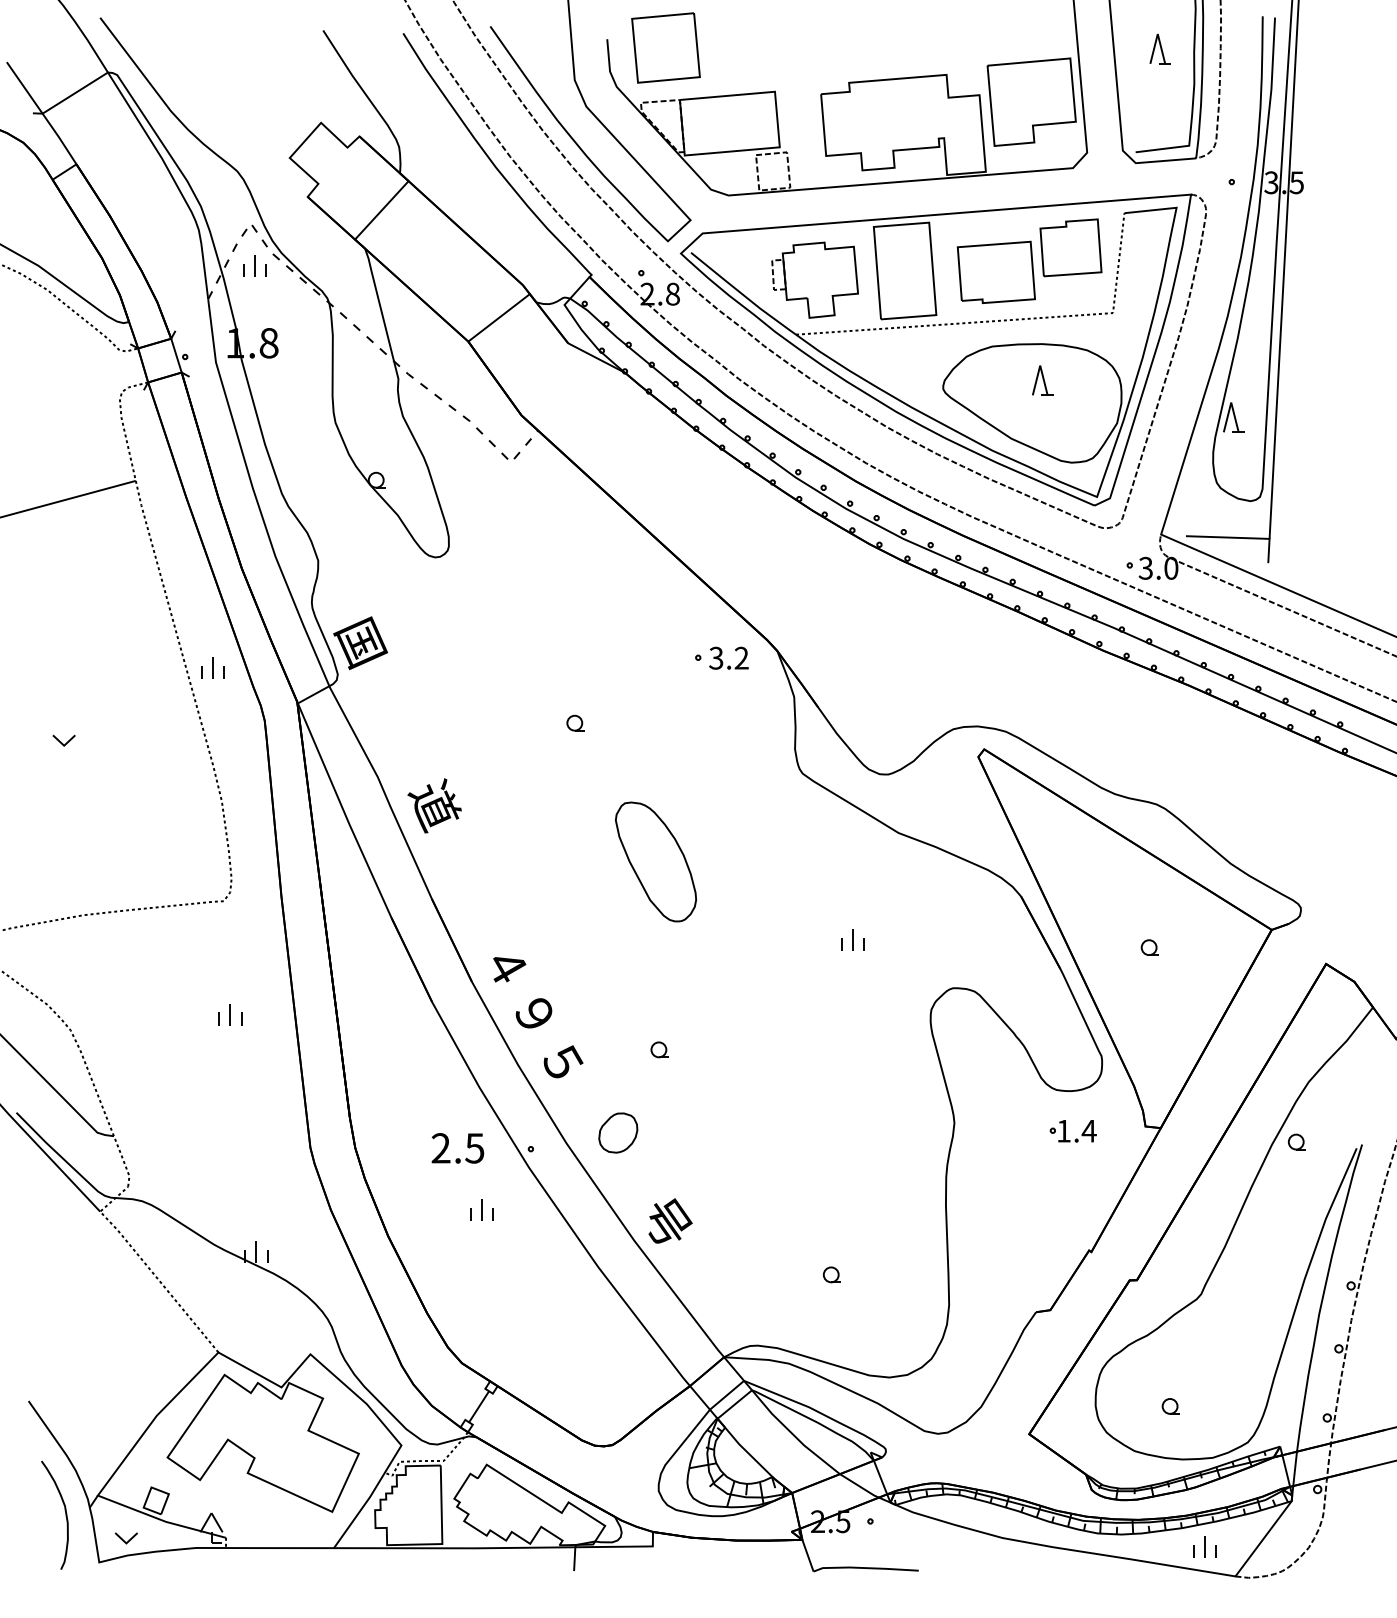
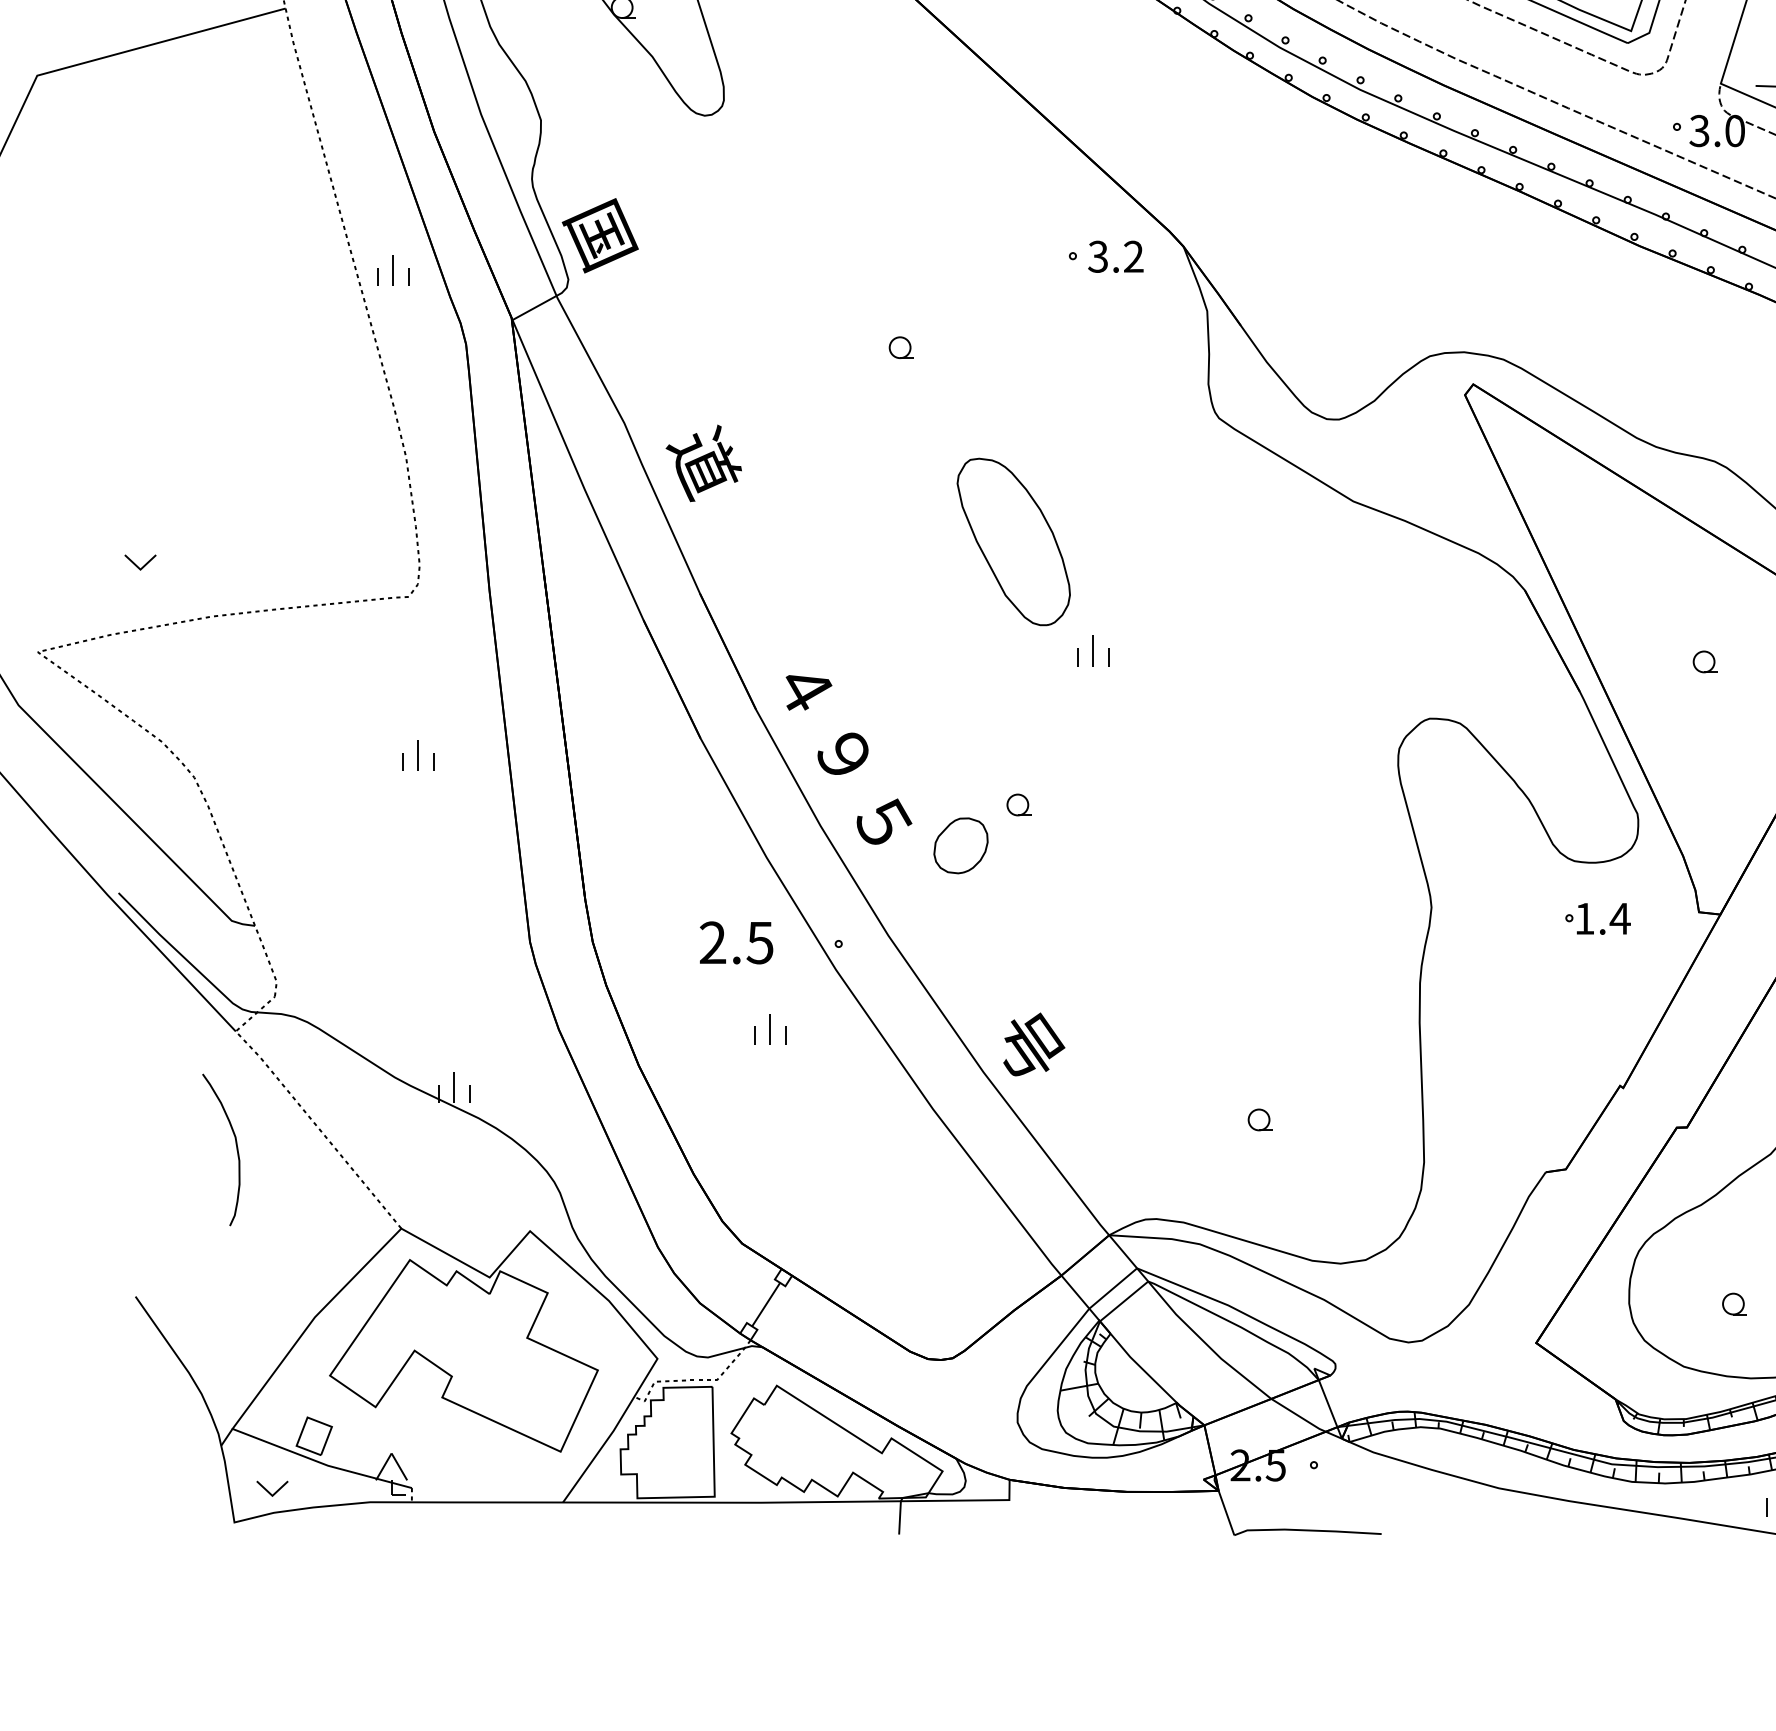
part: (63, 740) -> (139, 562), moved
part: (852, 939) -> (1092, 650), moved
part: (618, 1132) -> (961, 845), moved
curve: (64, 1510) -> (234, 1143), moved

